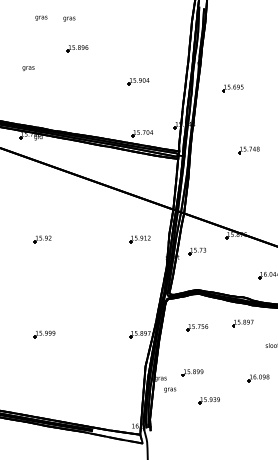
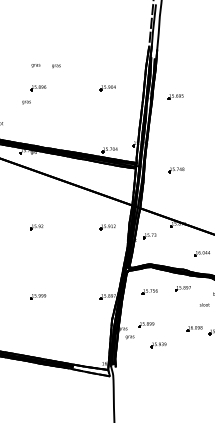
part: (77, 49) -> (38, 88), moved
part: (137, 82) -> (107, 88), moved
part: (232, 87) -> (175, 96), moved
part: (248, 150) -> (176, 170), moved

